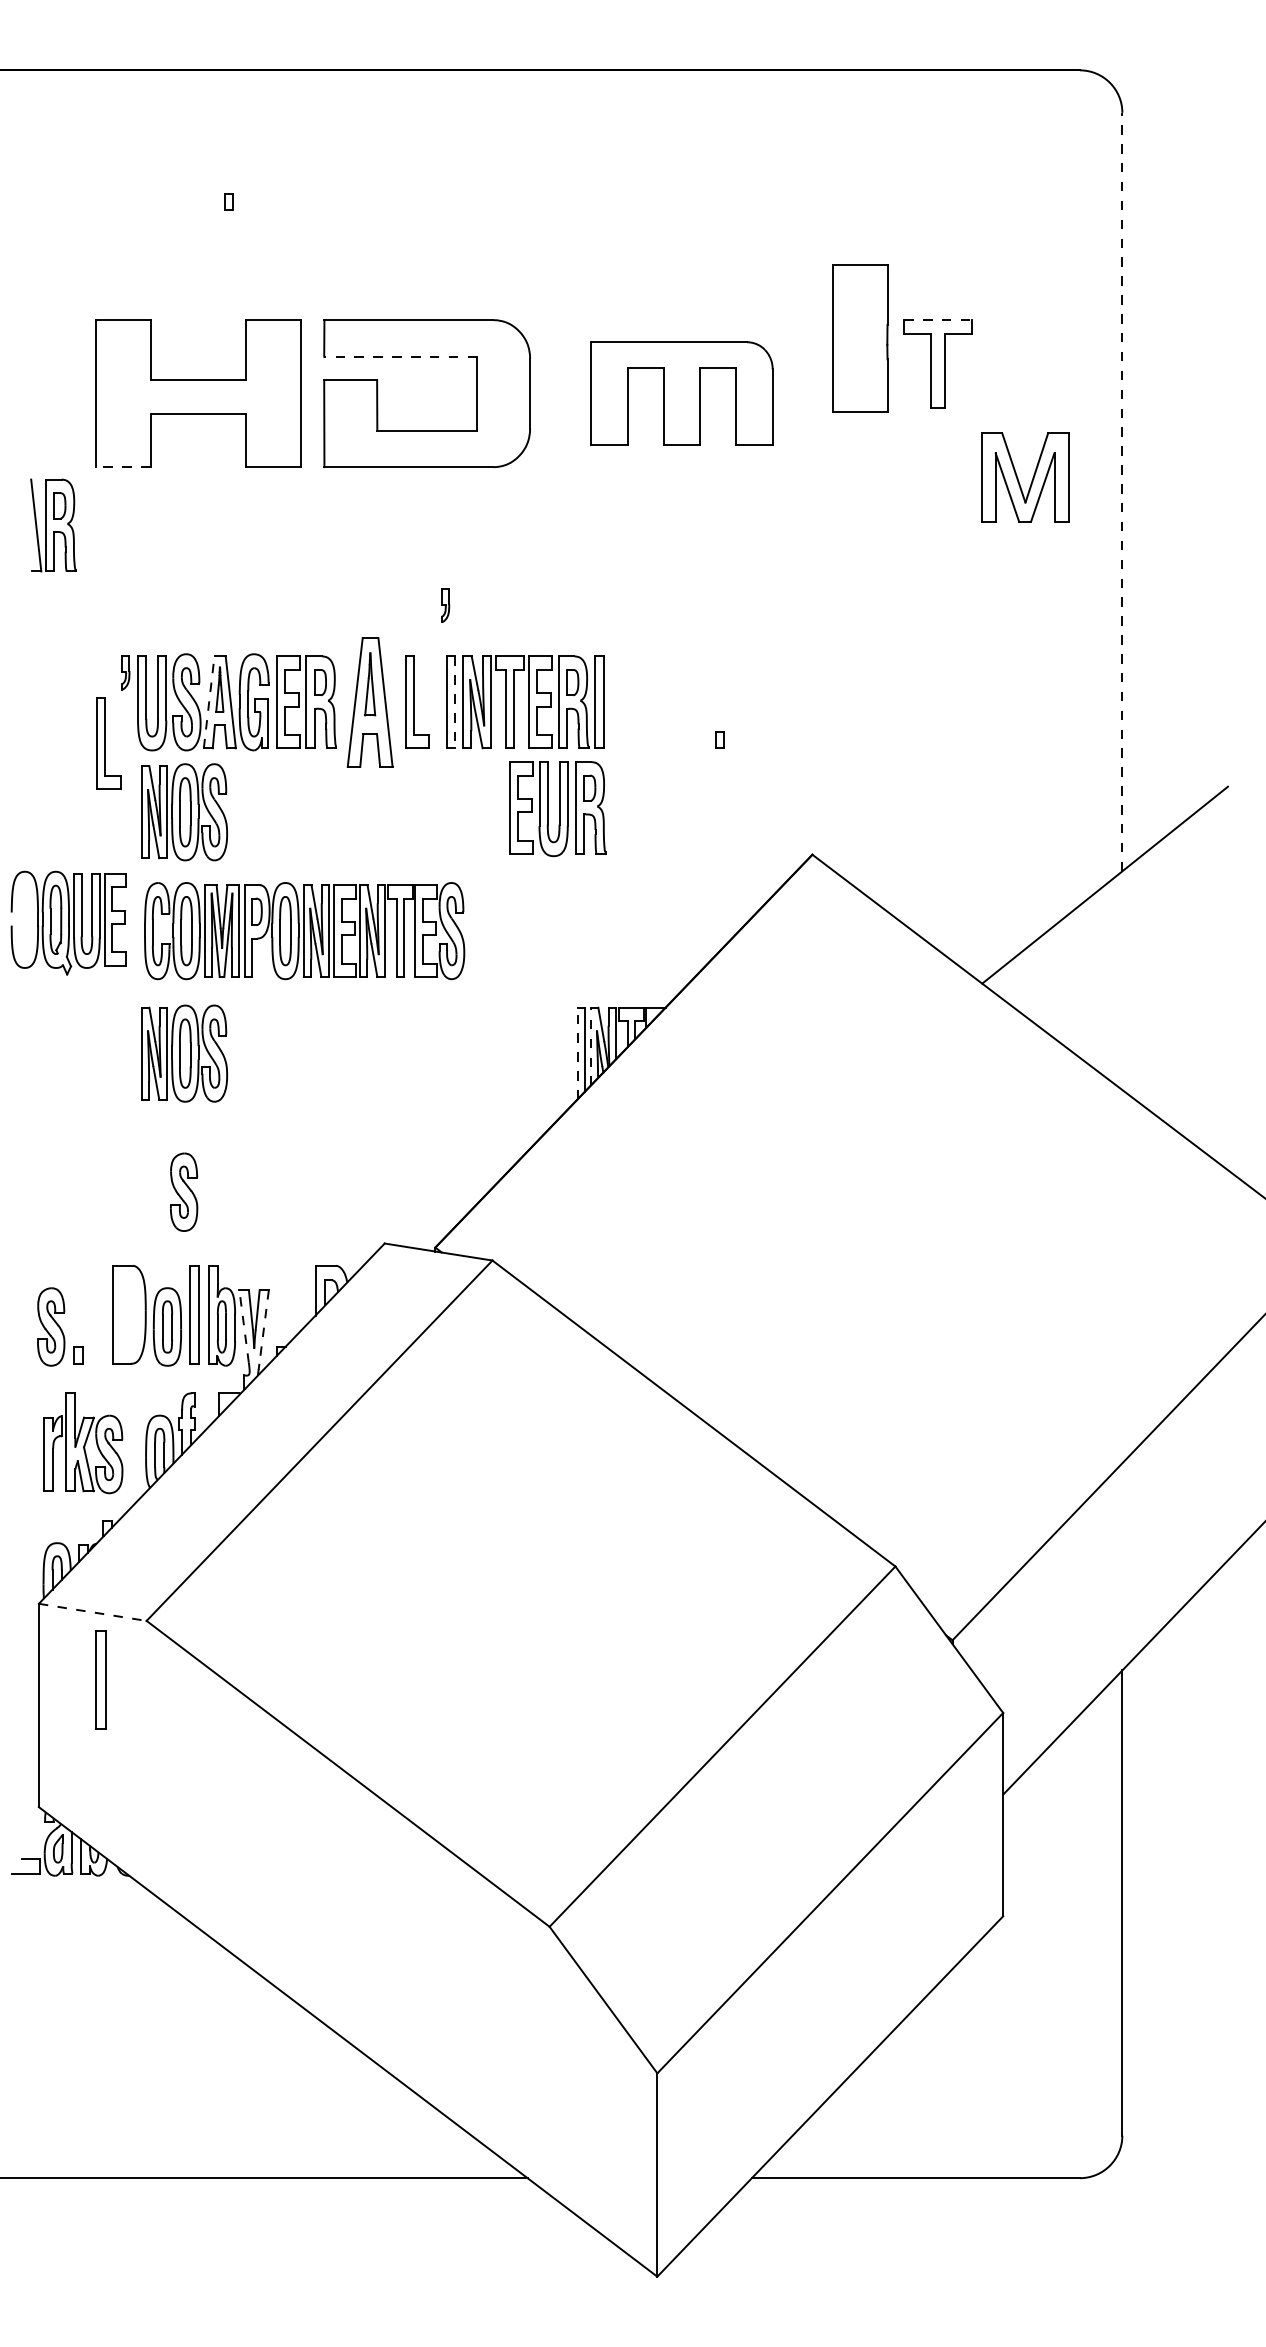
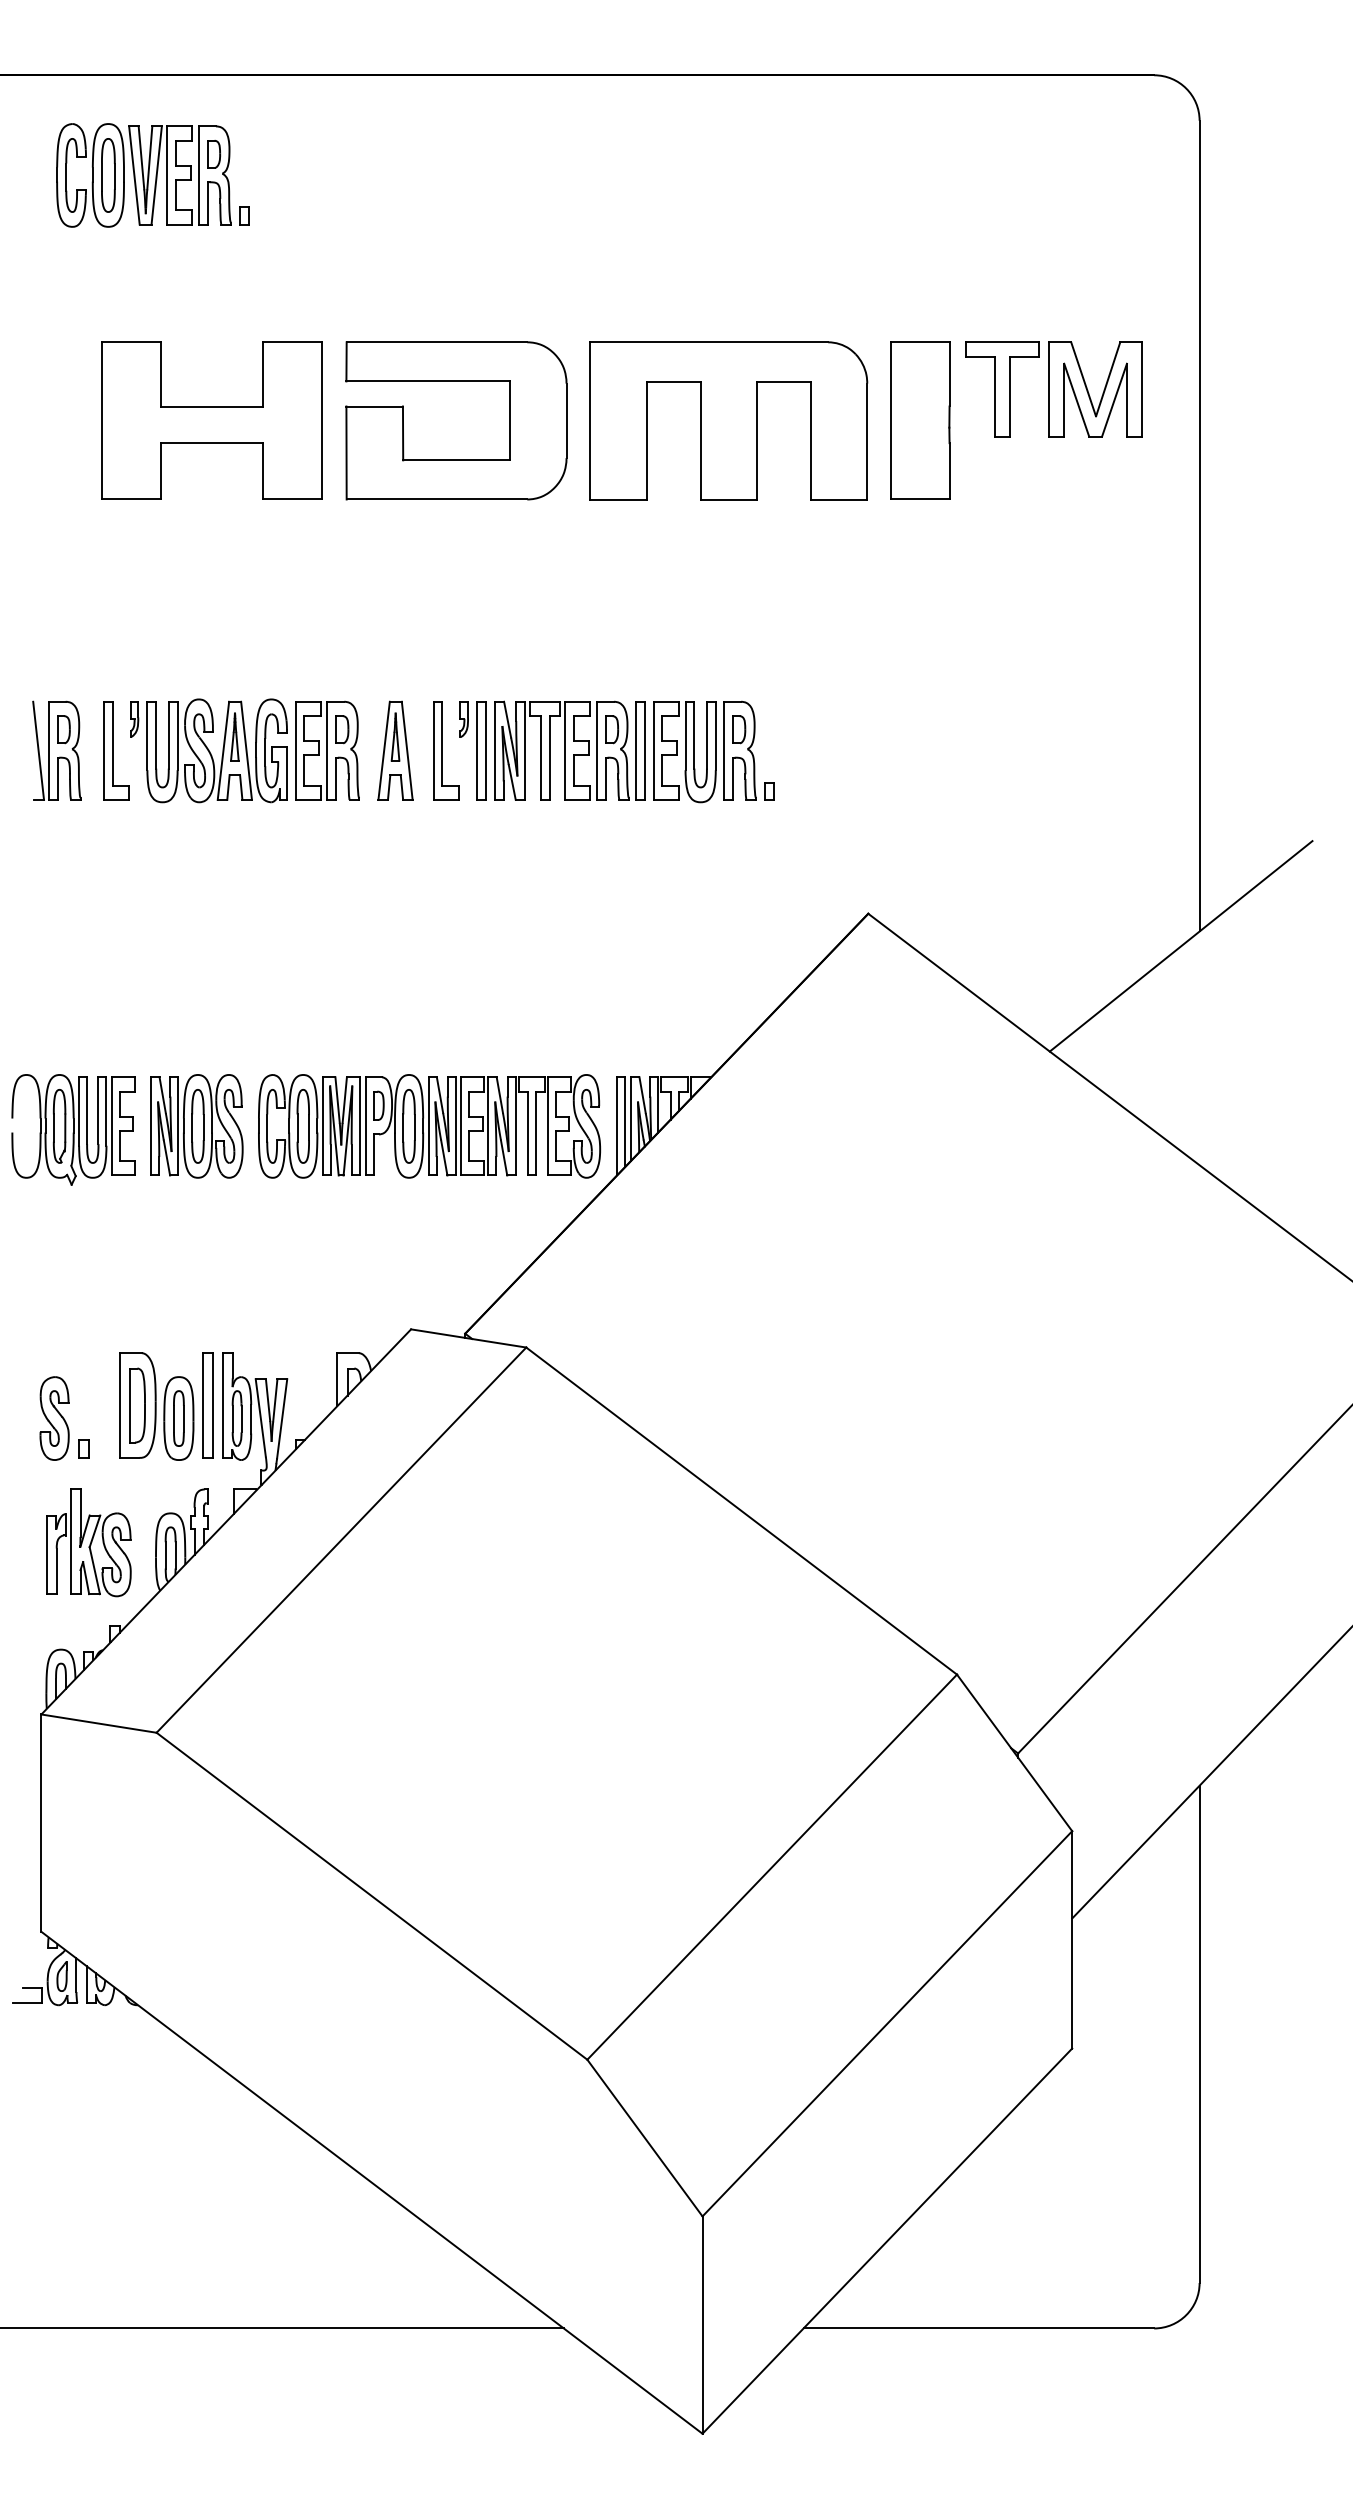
part: (134, 164) -> (143, 175), added
line: (938, 320) -> (1003, 342), dashed -> solid
part: (860, 338) -> (920, 420), moved
line: (400, 356) -> (428, 381), dashed -> solid
part: (681, 393) -> (728, 420), size x1.43
line: (123, 467) -> (131, 499), dashed -> solid
part: (1018, 478) -> (1088, 390), moved
line: (1122, 491) -> (1199, 525), dashed -> solid
part: (52, 525) -> (56, 750), moved
part: (444, 605) -> (463, 719), moved
line: (209, 702) -> (223, 750), dashed -> solid
part: (370, 702) -> (395, 750), size x0.71
line: (455, 702) -> (486, 751), dashed -> solid
part: (109, 743) -> (116, 750), moved
part: (557, 808) -> (704, 751), moved
part: (183, 812) -> (196, 868), removed
part: (68, 922) -> (73, 1129), moved
part: (304, 931) -> (429, 1126), moved
line: (590, 1047) -> (631, 1119), dashed -> solid
line: (577, 1052) -> (617, 1125), dashed -> solid
part: (183, 1192) -> (196, 1274), removed
part: (128, 1314) -> (137, 1405), added
line: (243, 1325) -> (260, 1417), dashed -> solid
line: (264, 1327) -> (282, 1419), dashed -> solid
line: (93, 1612) -> (99, 1723), dashed -> solid
part: (100, 1679) -> (107, 1795), removed

